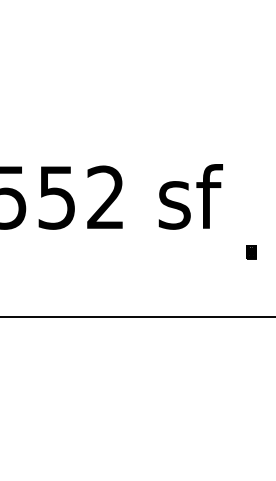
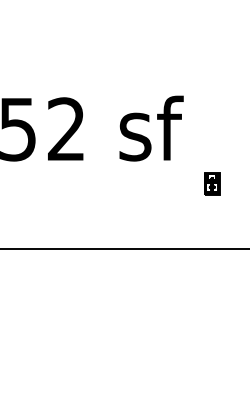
part: (251, 251) -> (212, 183), size x1.67

